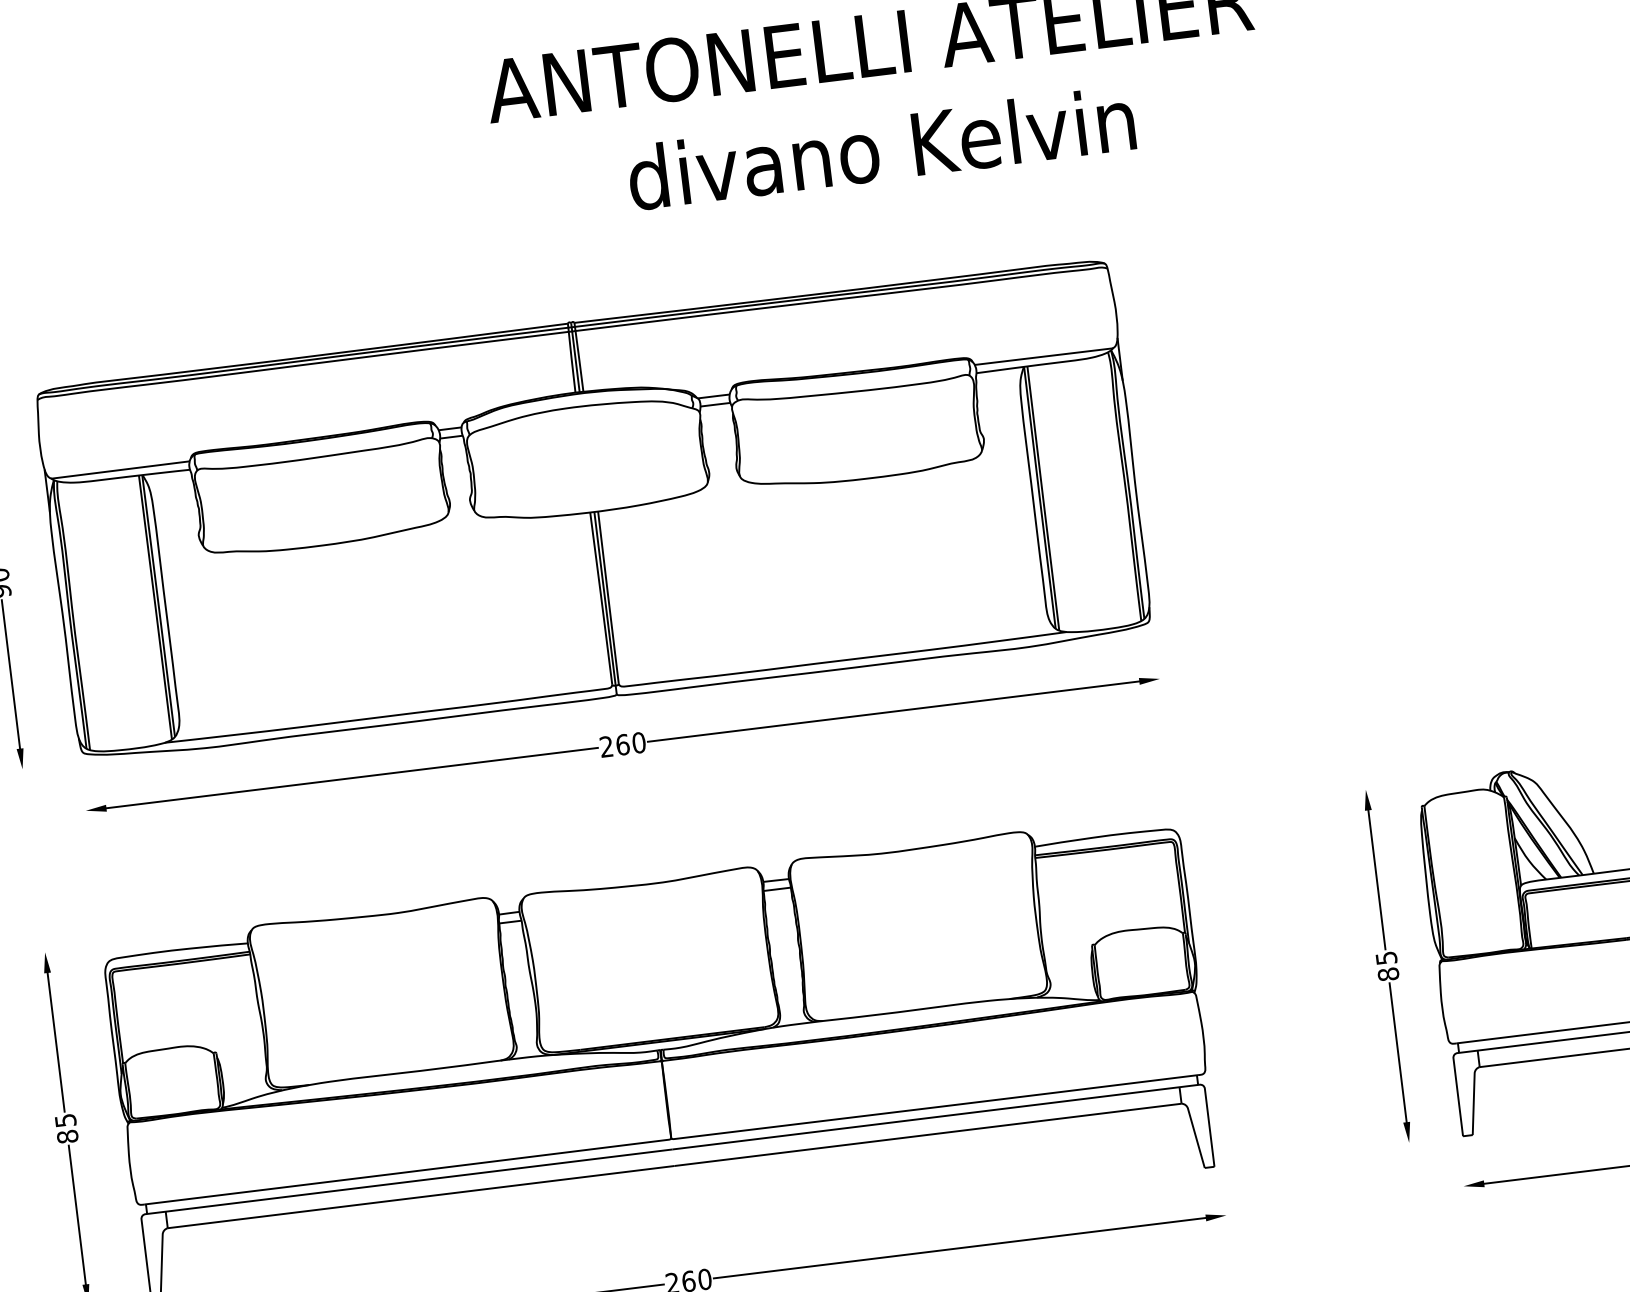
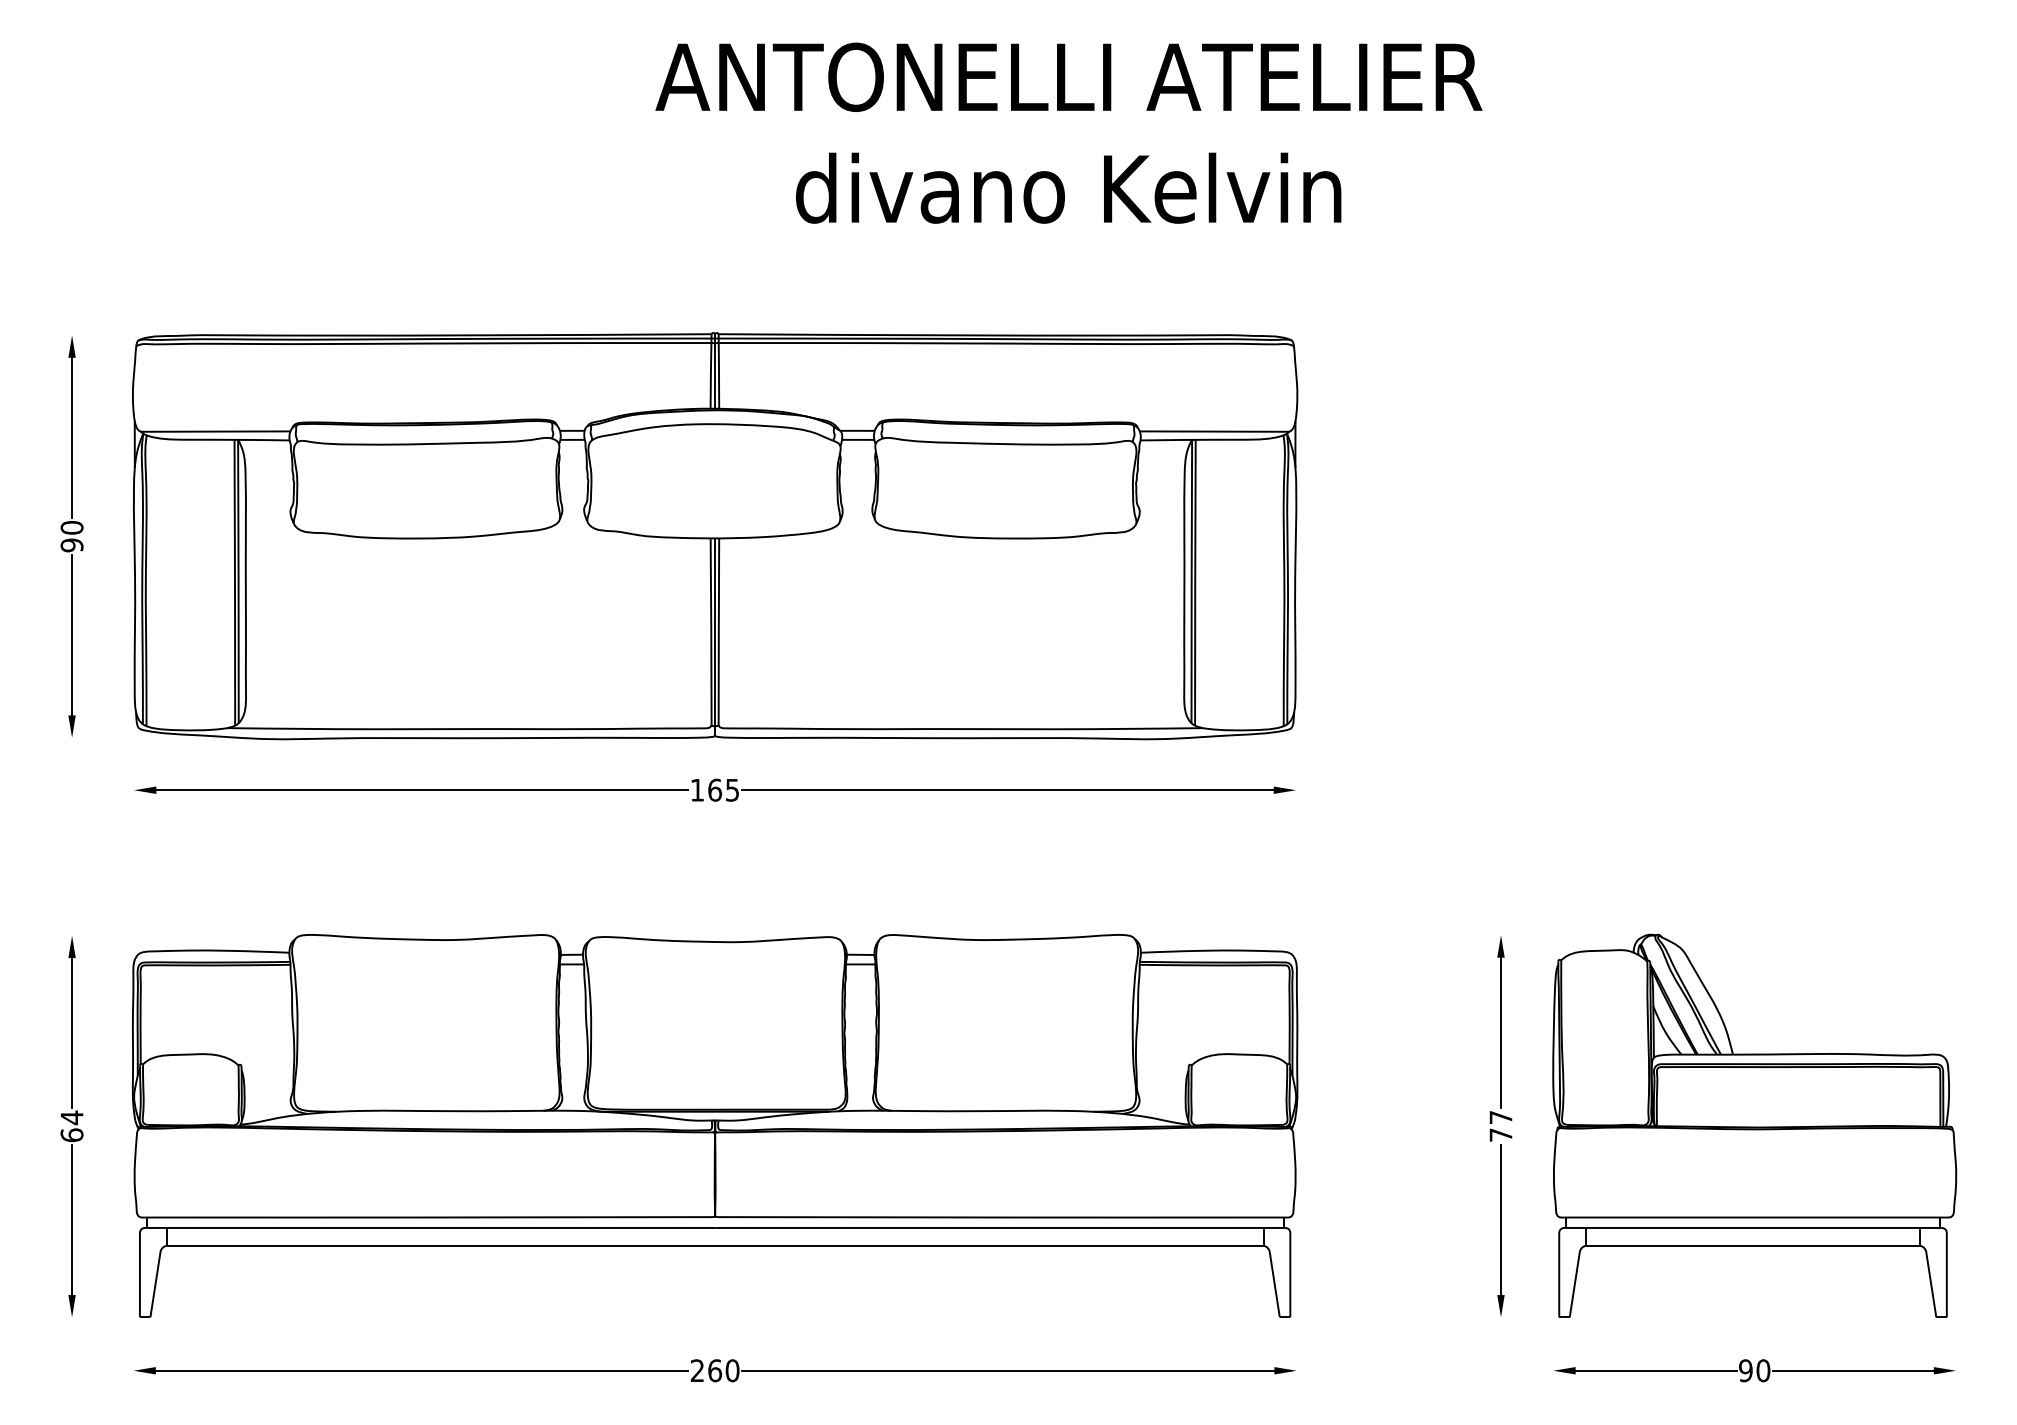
text: (622, 744) -> (714, 789), 260 -> 165
text: (1387, 966) -> (1500, 1126), 85 -> 77
text: (66, 1128) -> (71, 1126), 85 -> 64

